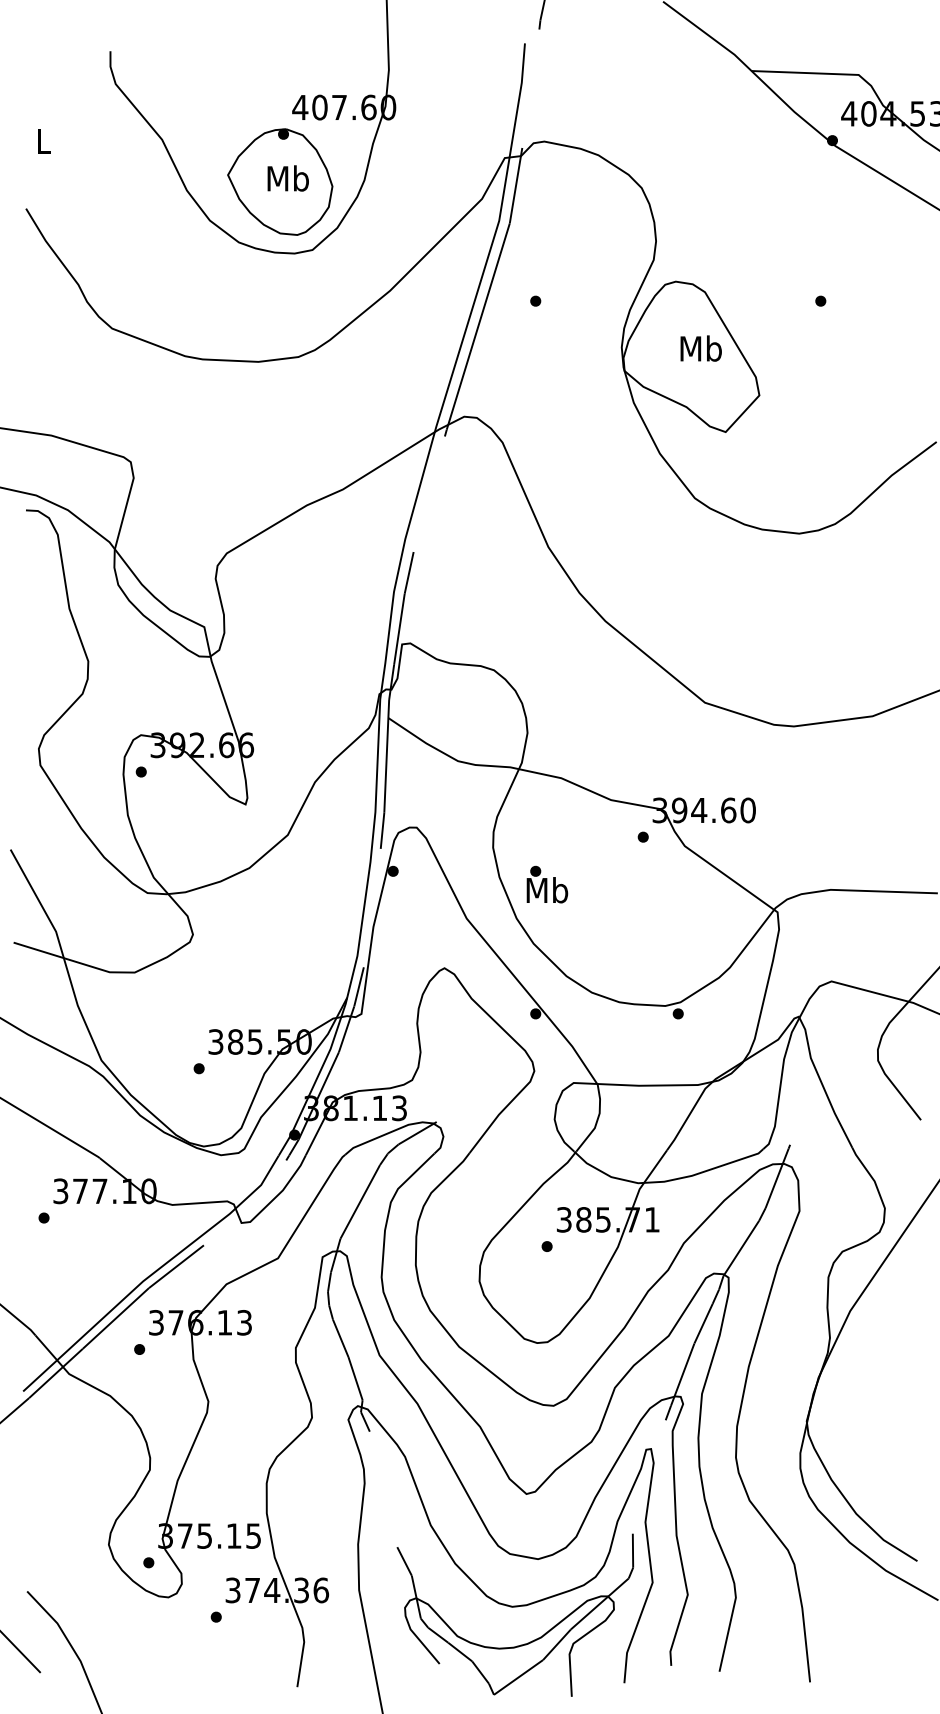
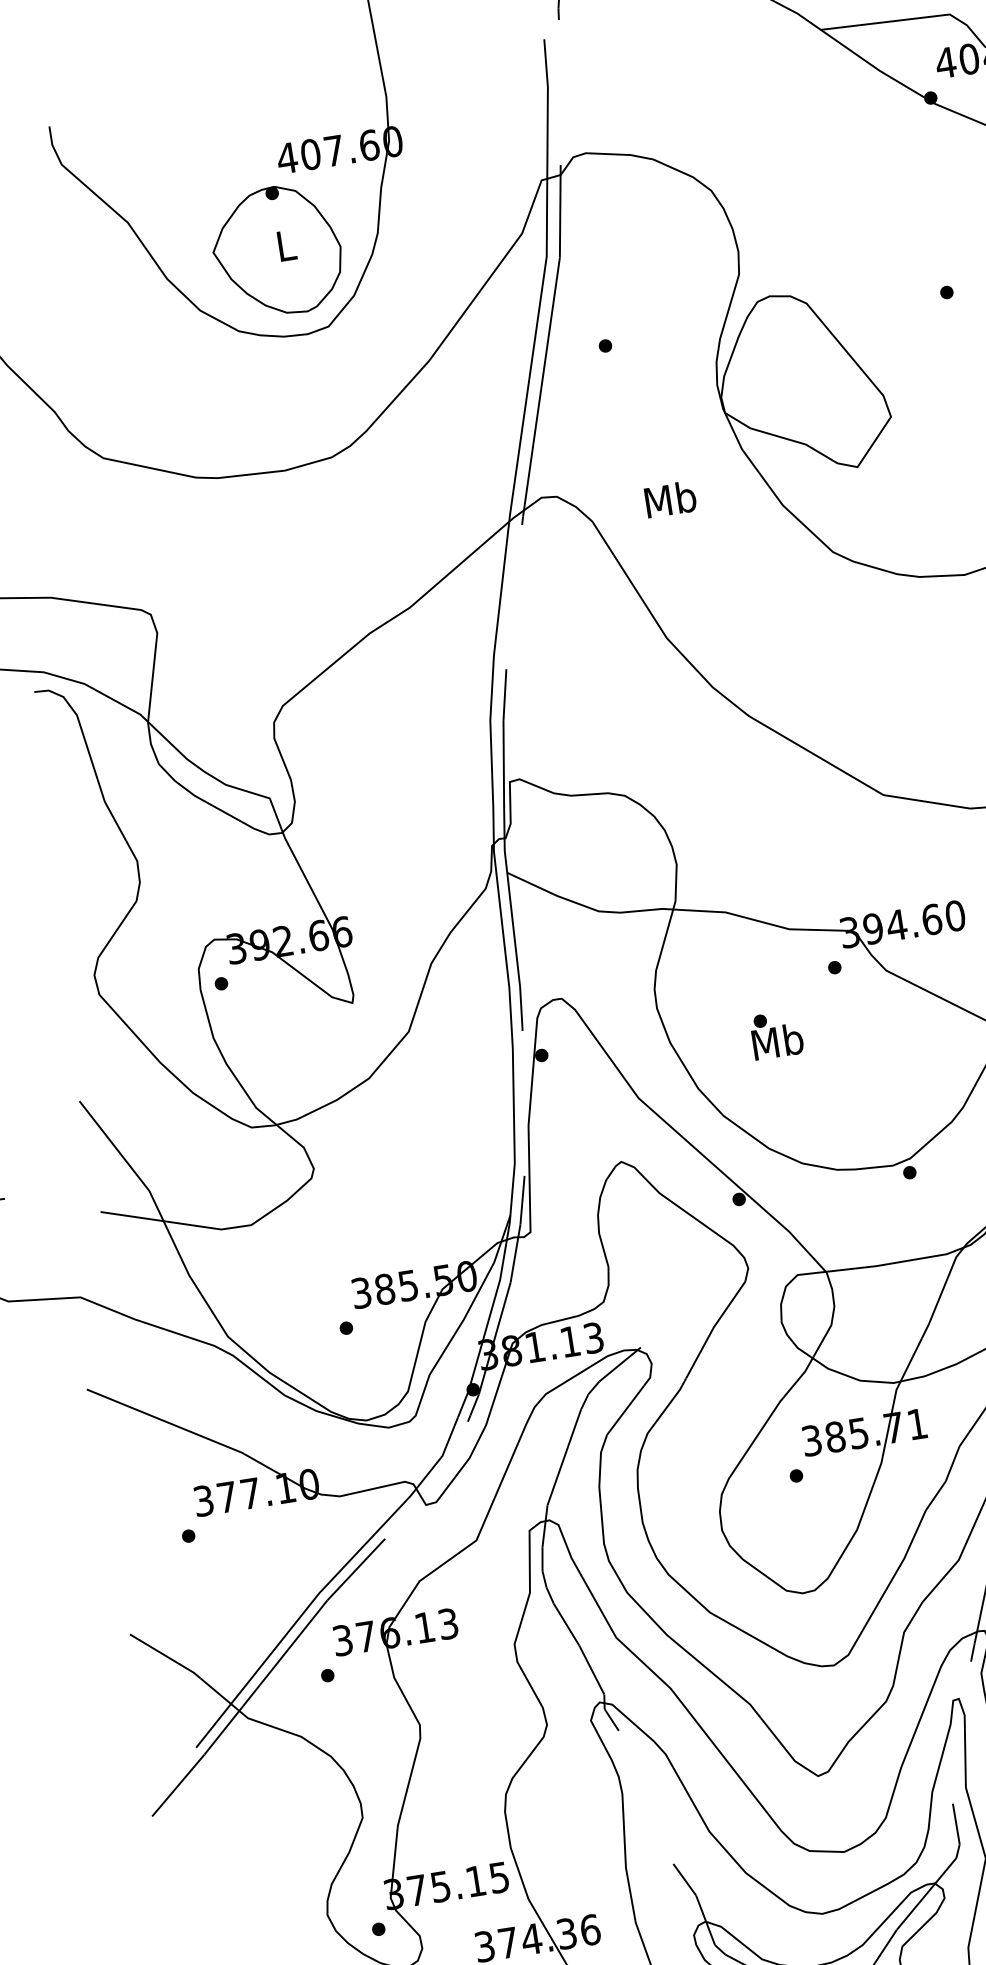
text: (287, 178) -> (285, 245), Mb -> L
text: (700, 348) -> (669, 499), moved
text: (547, 884) -> (776, 1034), moved

